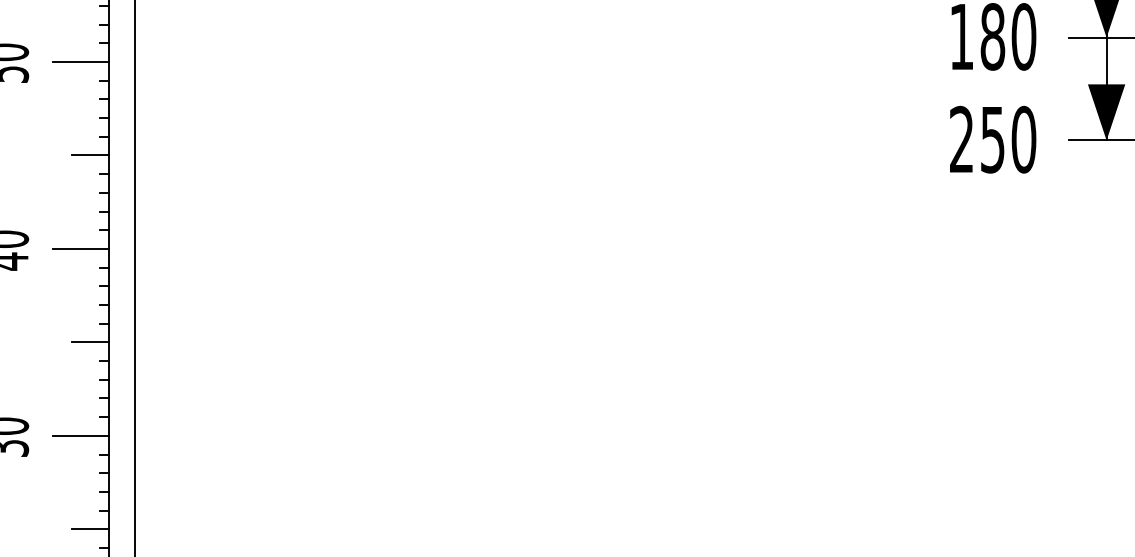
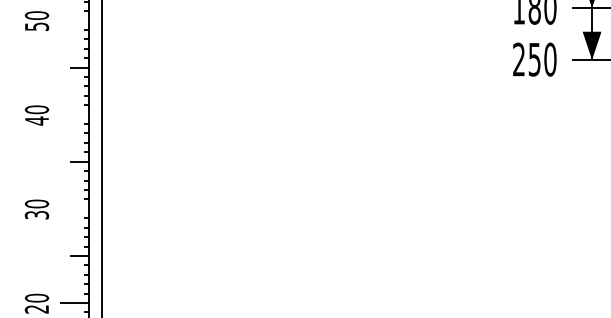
line: (81, 62) -> (75, 20), removed
line: (81, 248) -> (75, 114), removed
line: (81, 435) -> (75, 208), removed

